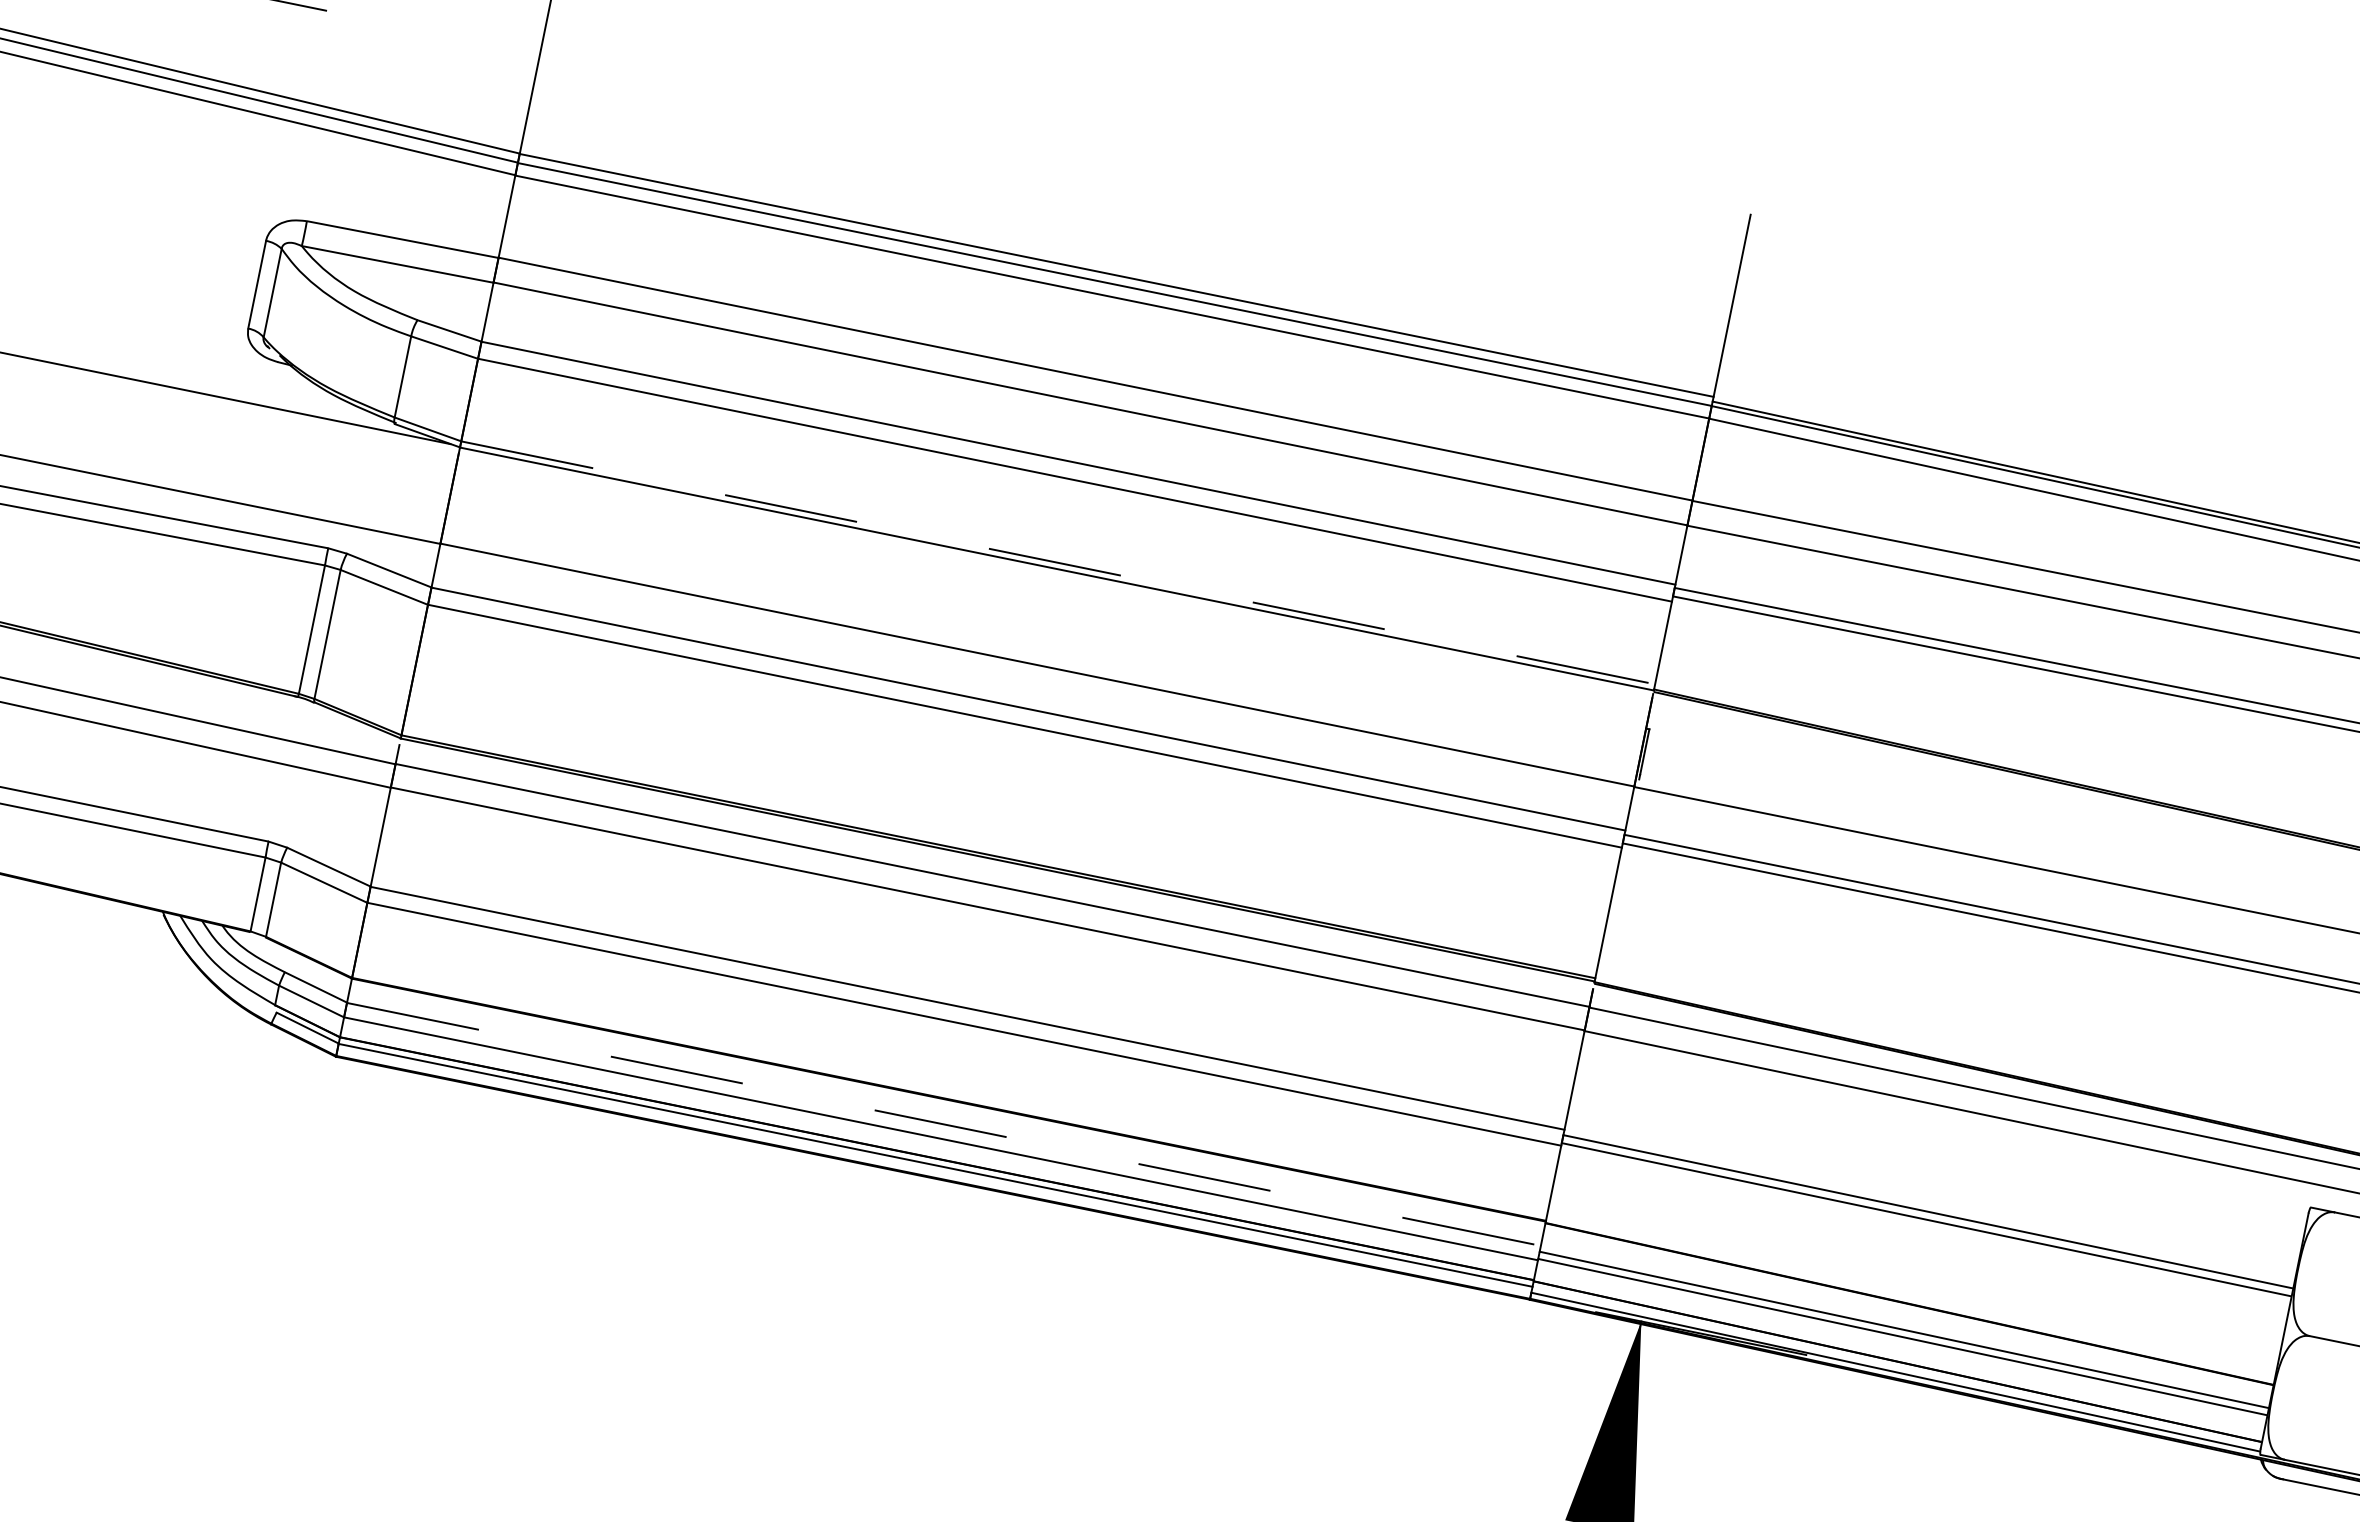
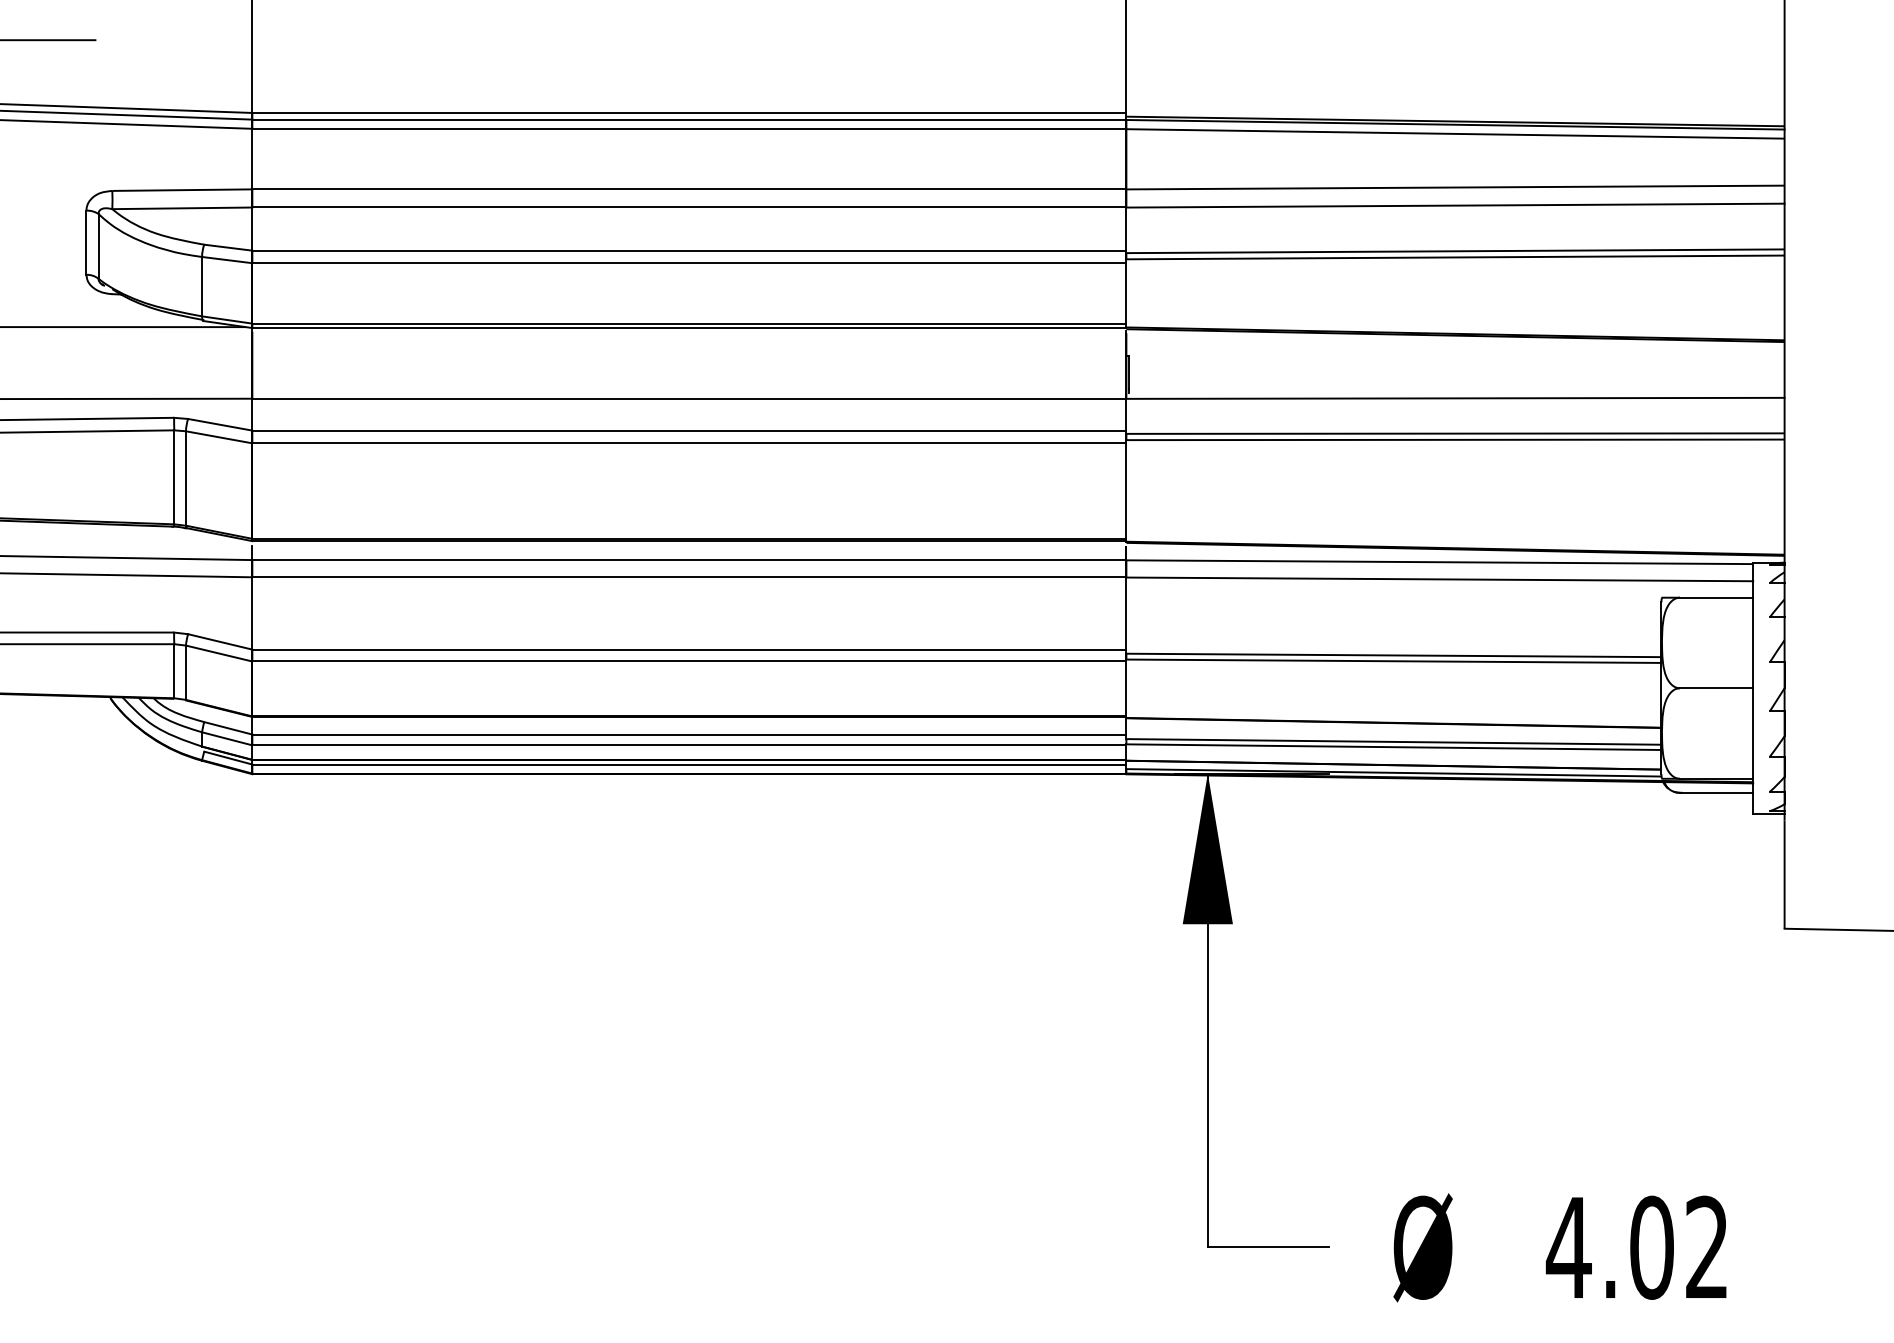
line: (1058, 562) -> (689, 323), dashed -> solid
line: (944, 1124) -> (689, 734), dashed -> solid

